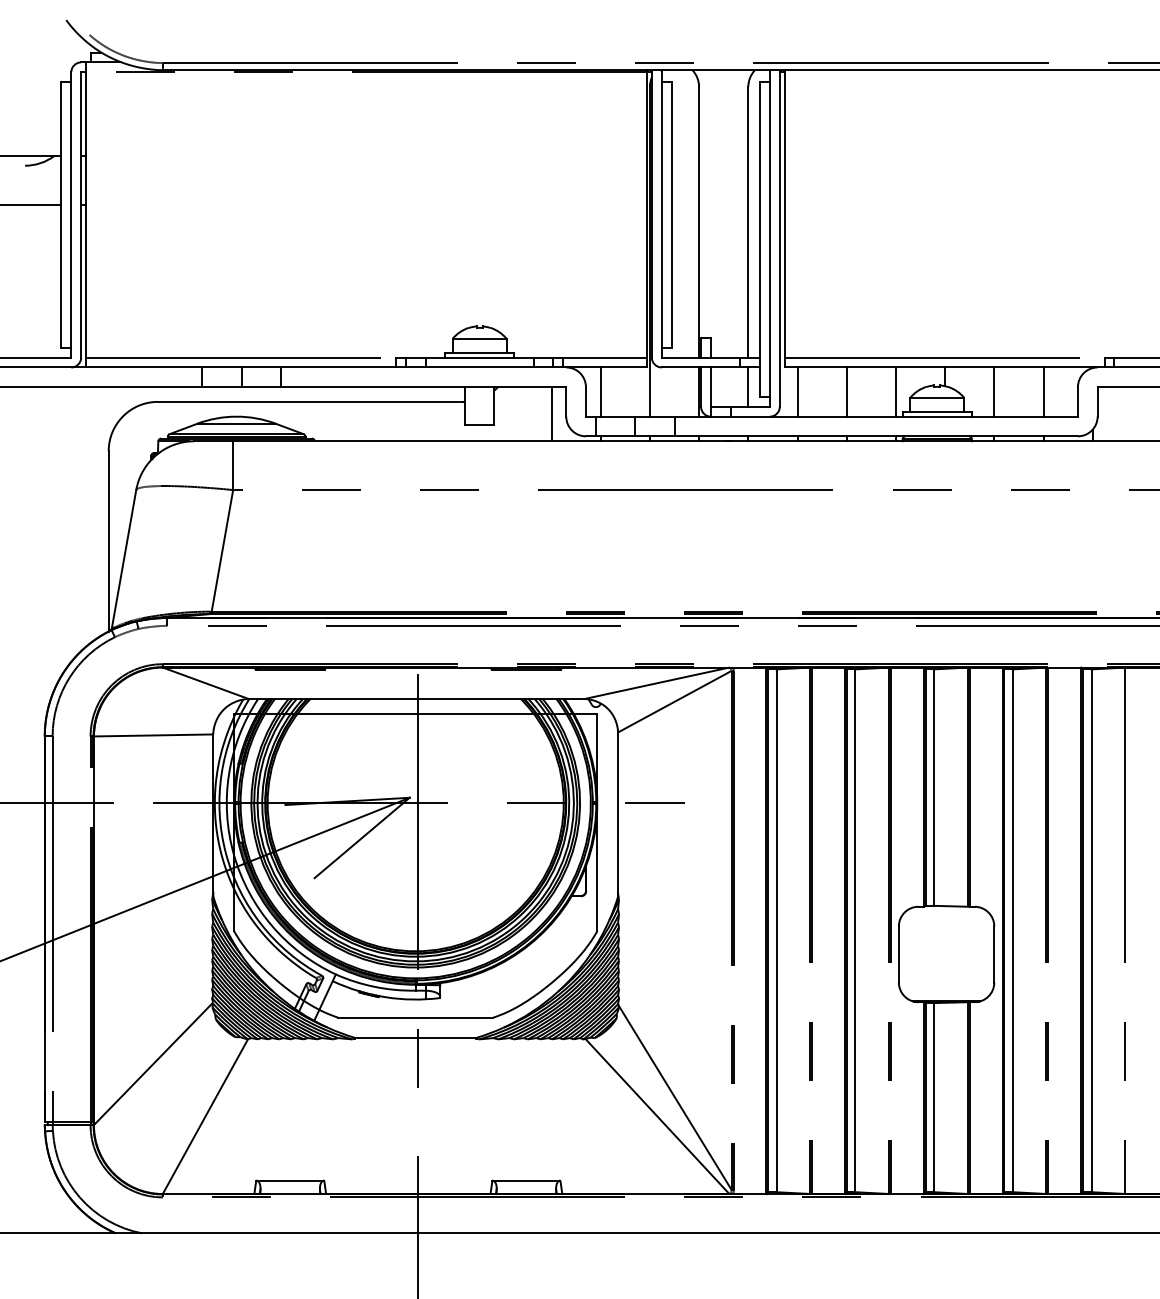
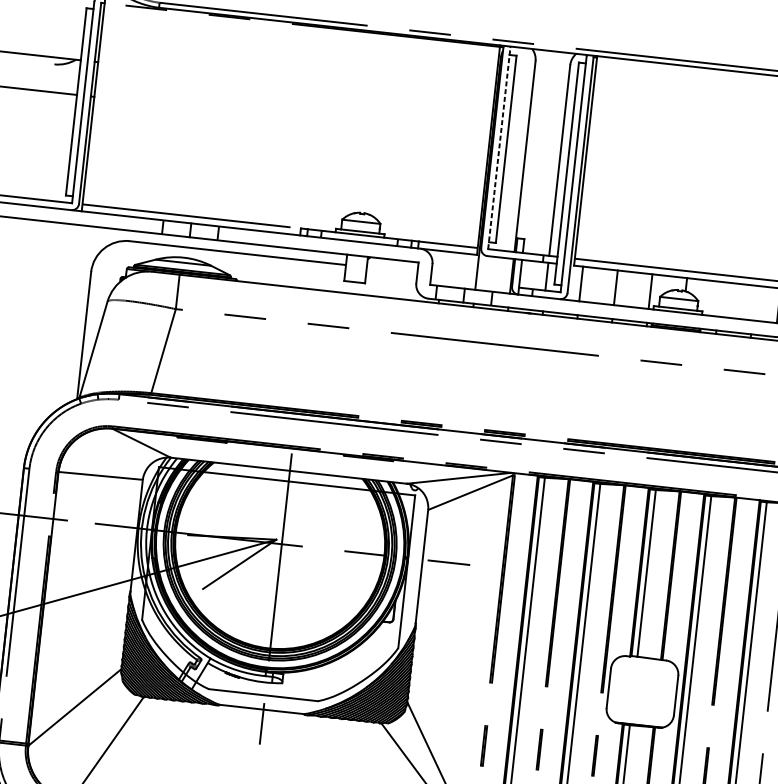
line: (661, 214) -> (499, 148), solid -> dashed
line: (600, 391) -> (442, 268), removed
line: (994, 391) -> (720, 298), removed
line: (1043, 391) -> (754, 302), removed
line: (551, 414) -> (406, 280), removed

